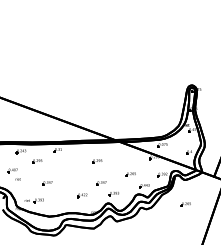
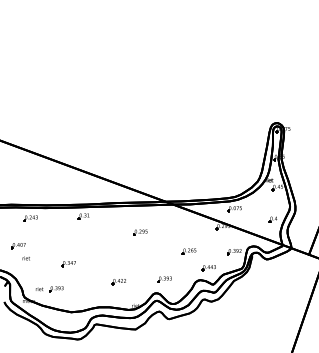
part: (37, 161) -> (54, 232), removed
part: (101, 183) -> (146, 264), removed
part: (185, 204) -> (267, 294), removed

